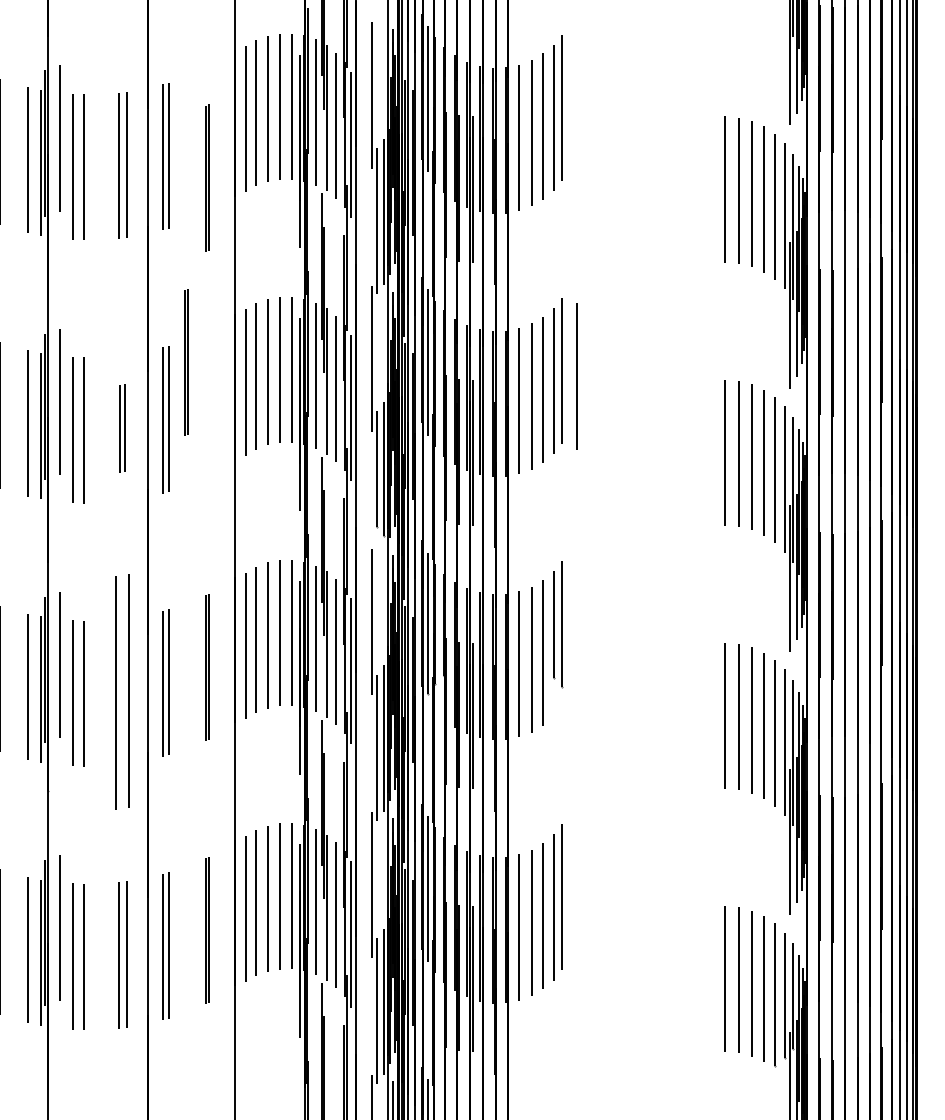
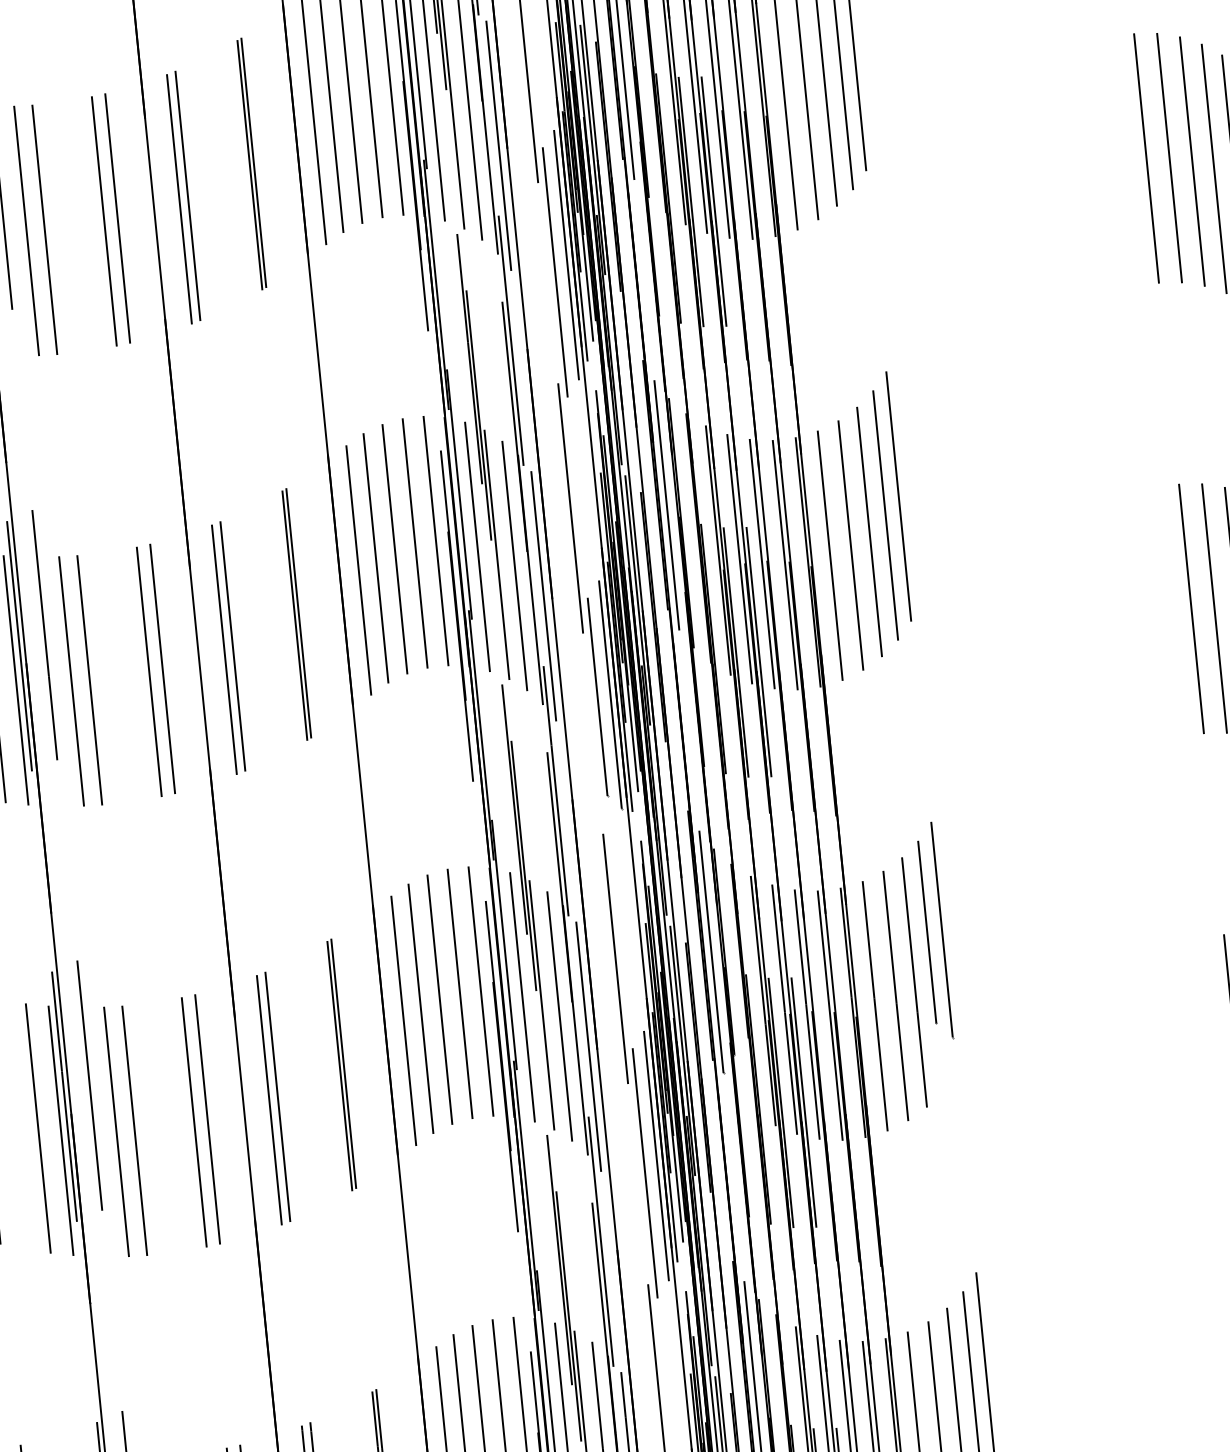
line: (206, 177) -> (250, 163), moved
line: (185, 362) -> (295, 614), moved
line: (576, 376) -> (923, 503), removed
part: (122, 428) -> (155, 670), size x1.67
part: (122, 691) -> (200, 1120), size x0.62

